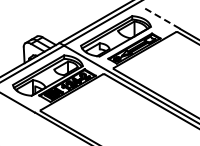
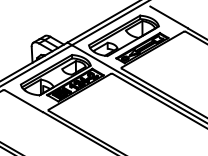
line: (161, 17) -> (169, 17), dashed -> solid

